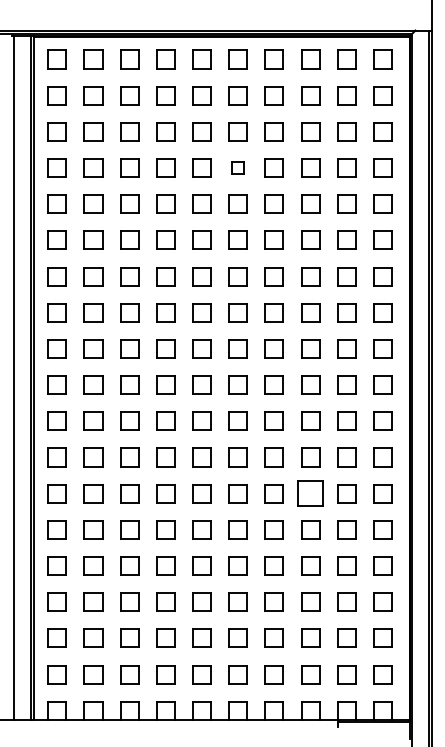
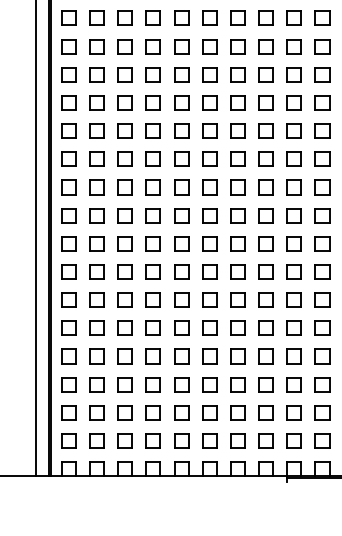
part: (237, 167) -> (209, 46), size x1.43
part: (310, 493) -> (266, 300), size x0.71

